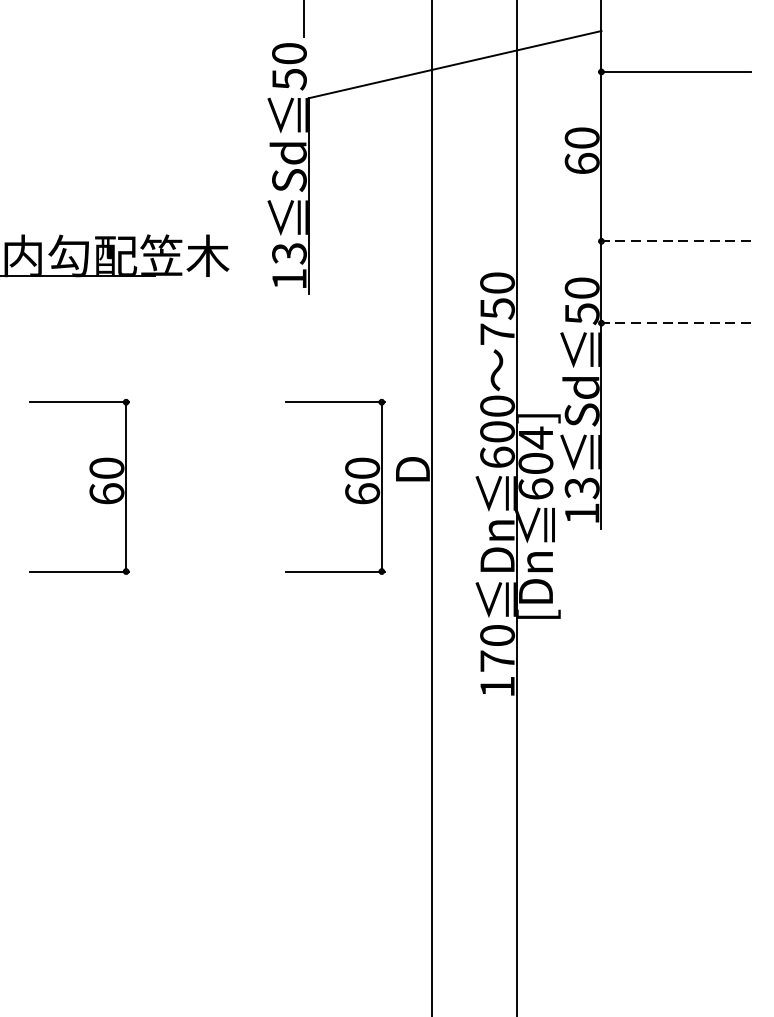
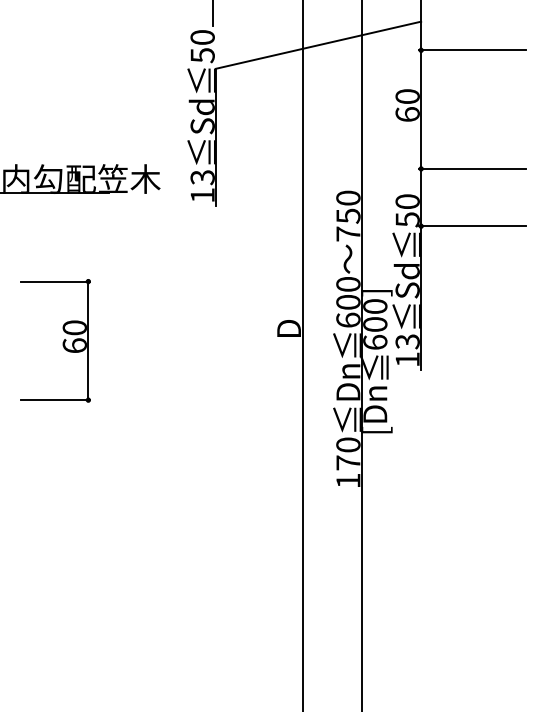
line: (674, 240) -> (472, 168), dashed -> solid
line: (674, 323) -> (472, 226), dashed -> solid
text: (536, 437) -> (375, 306), 604] -> 600]
part: (344, 489) -> (241, 342), removed

